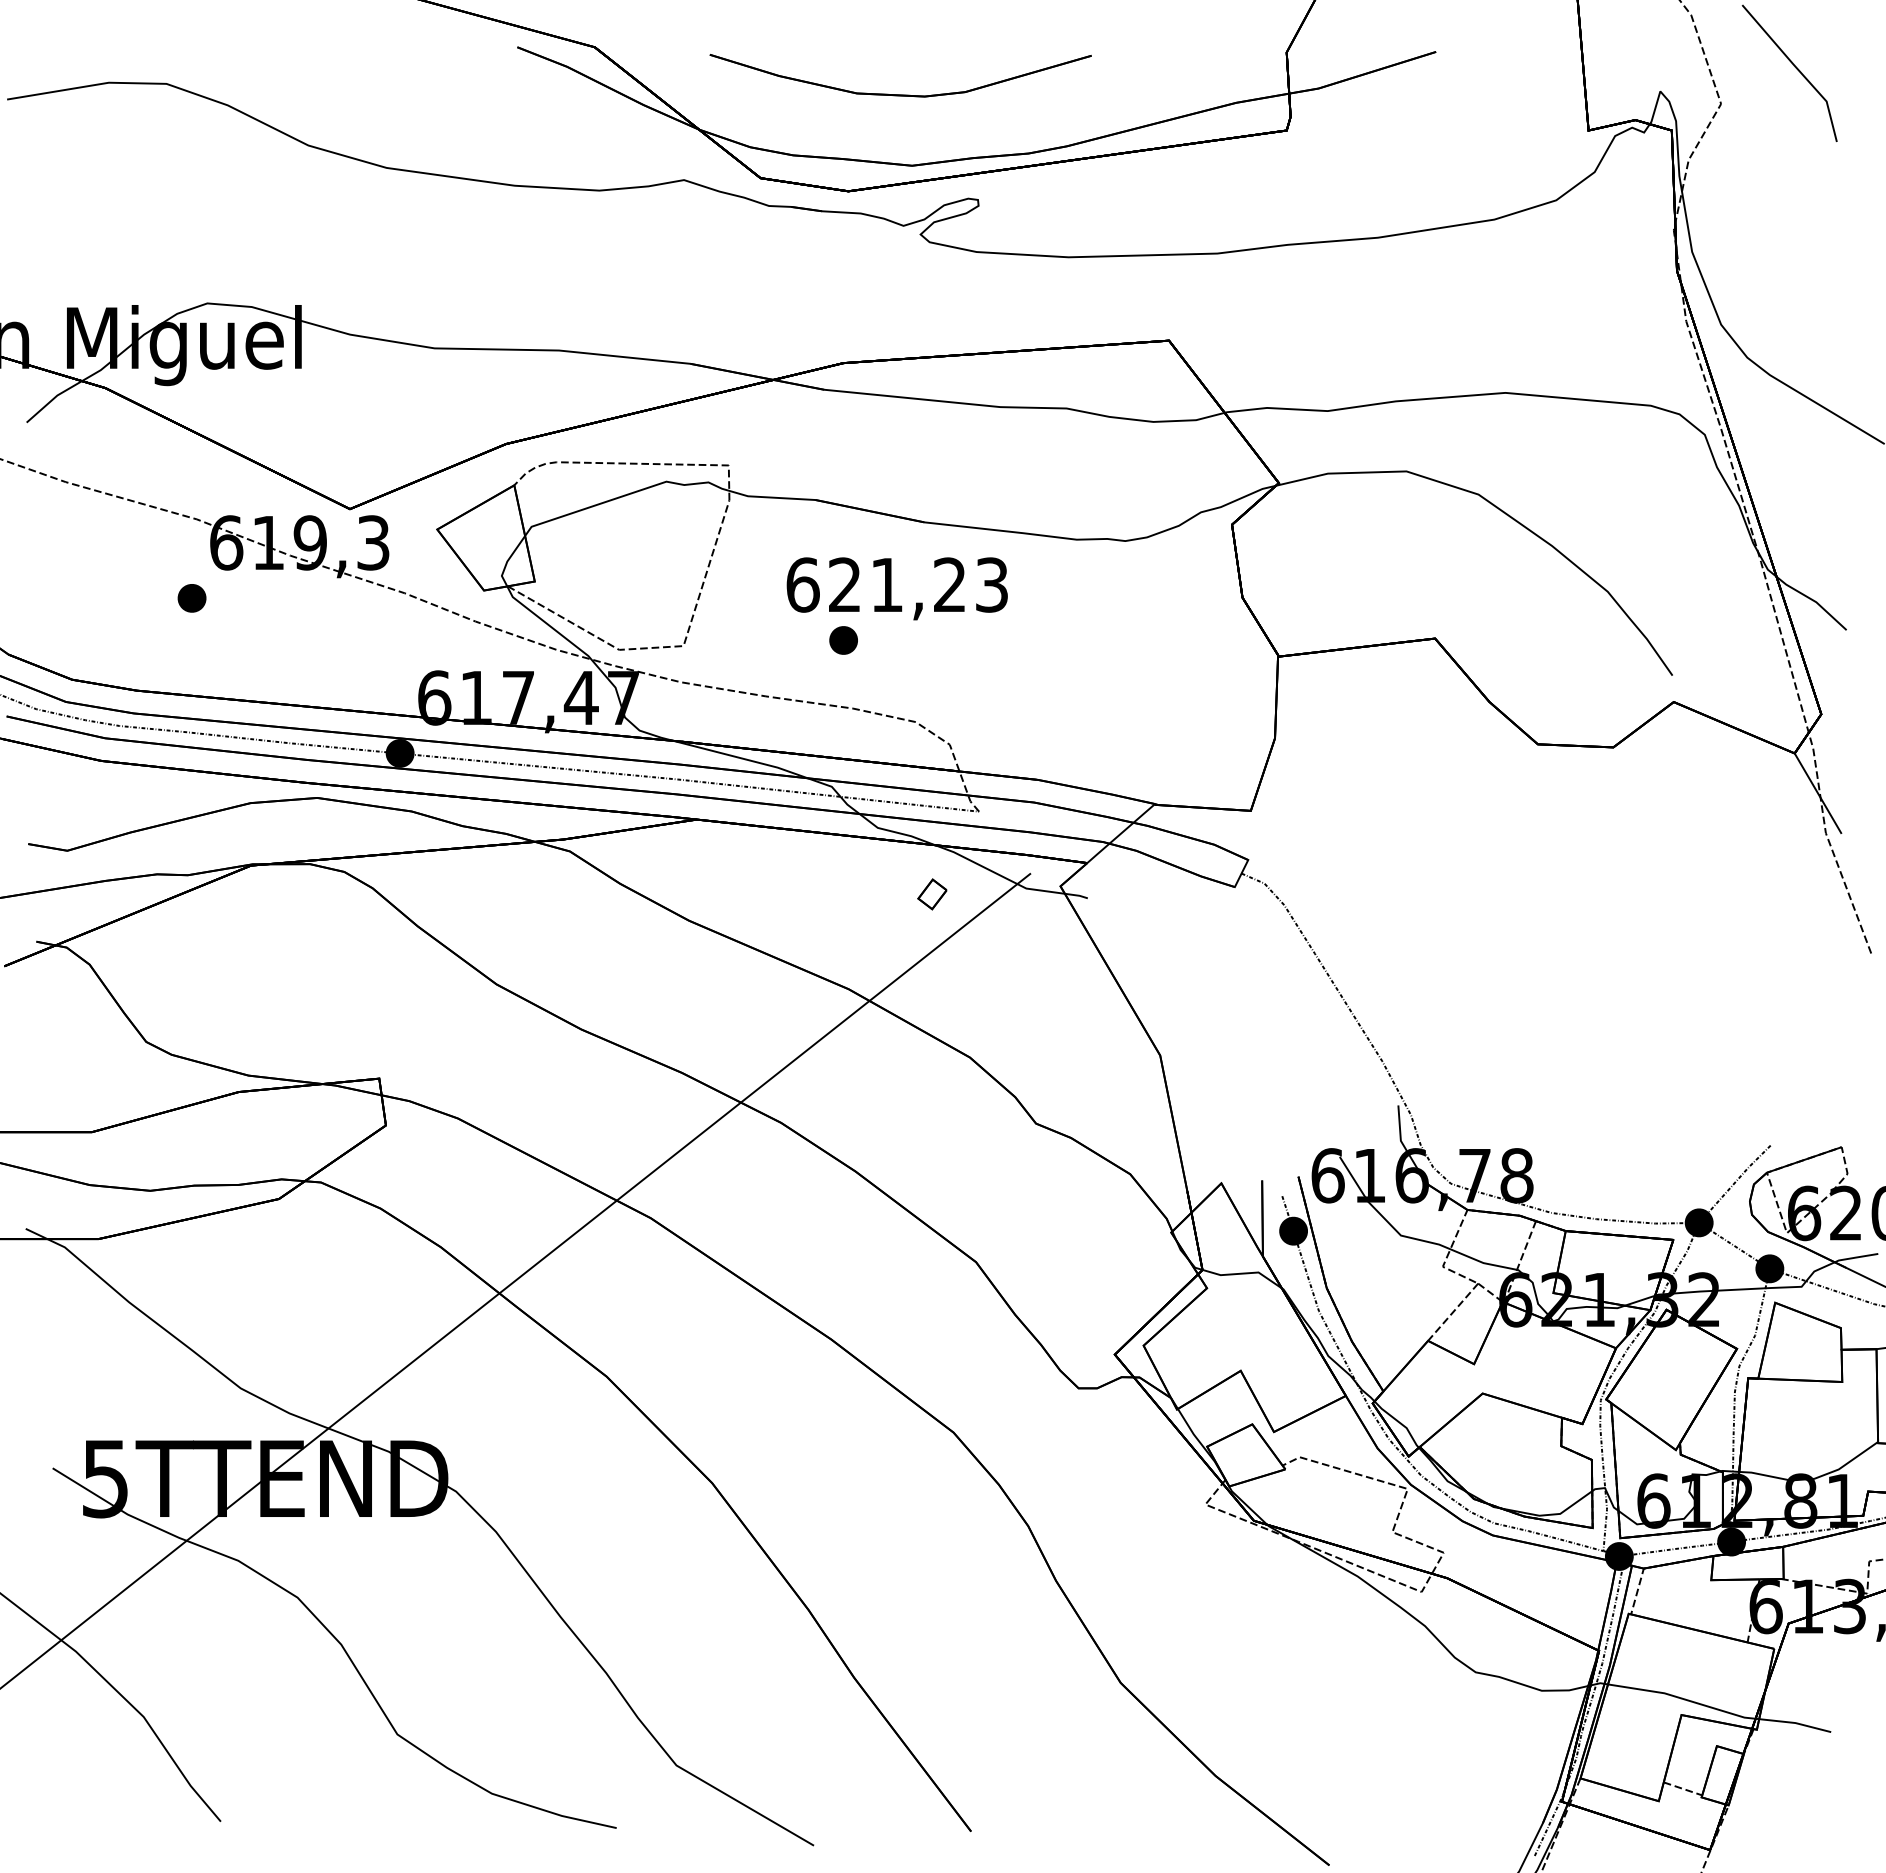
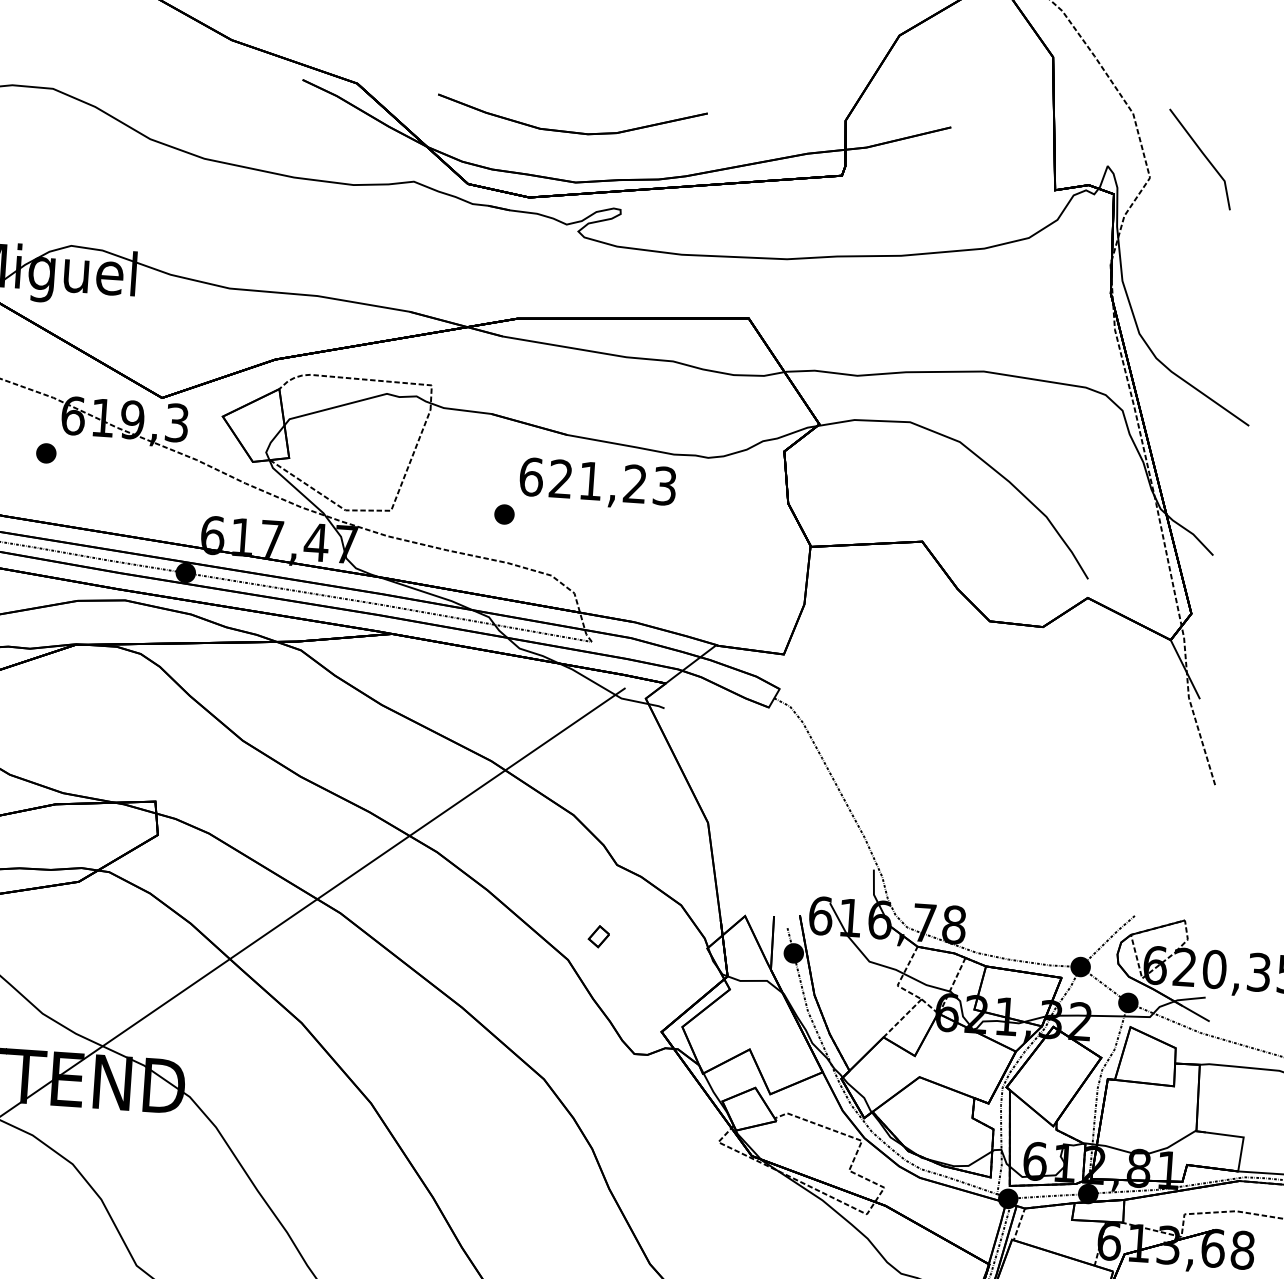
text: (896, 588) -> (597, 483), moved
part: (932, 894) -> (599, 936), moved

